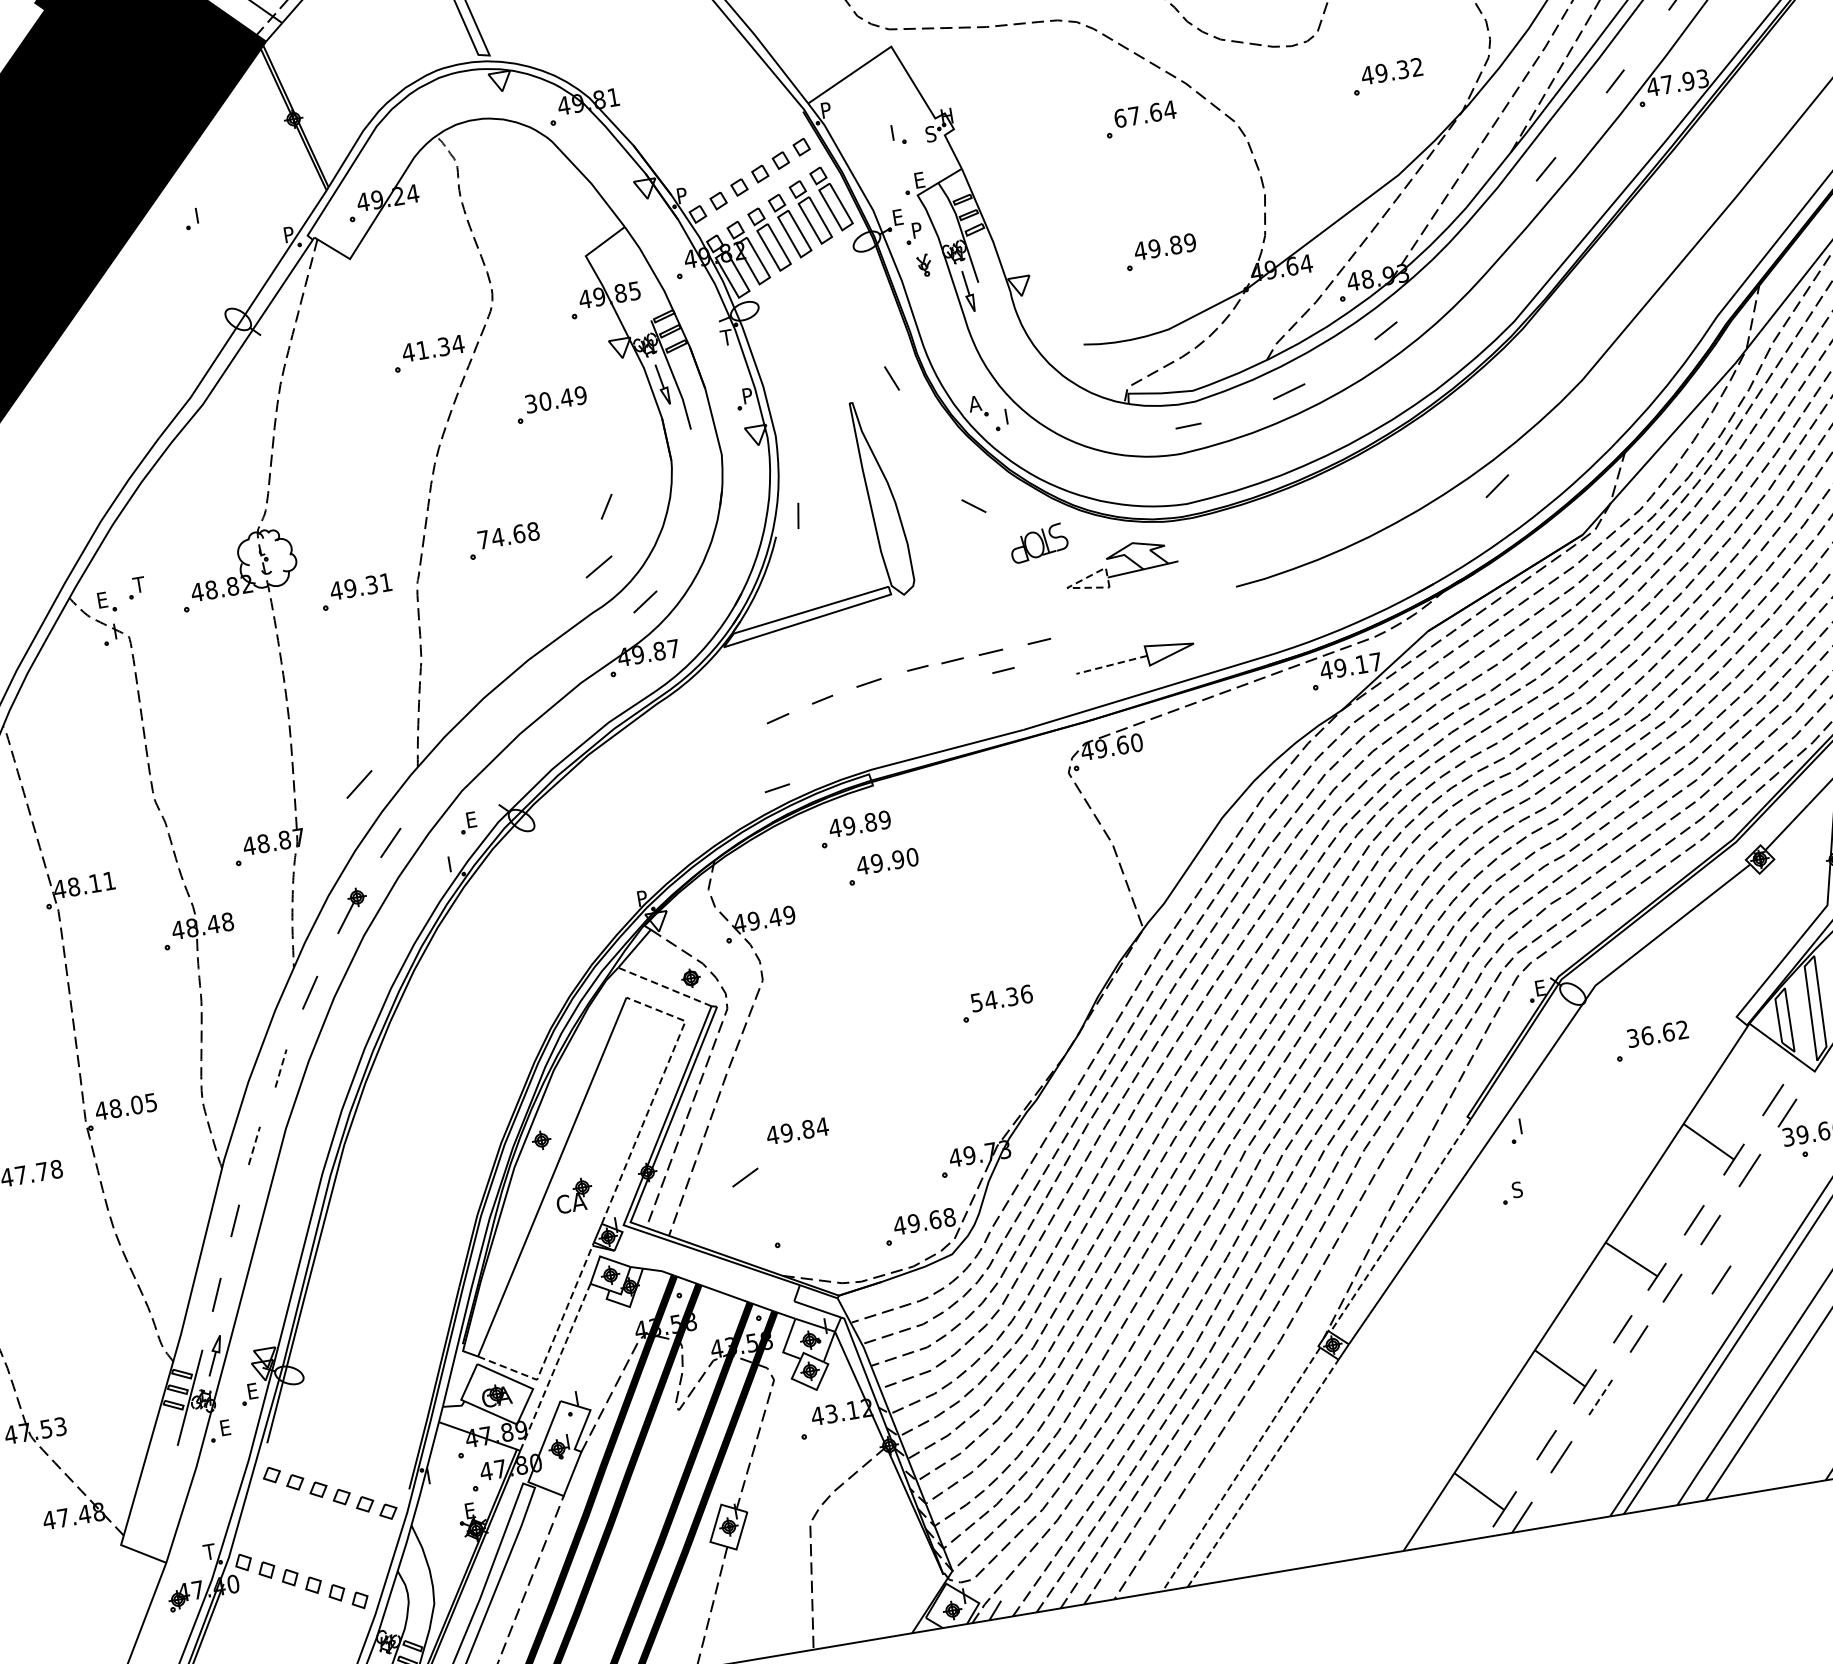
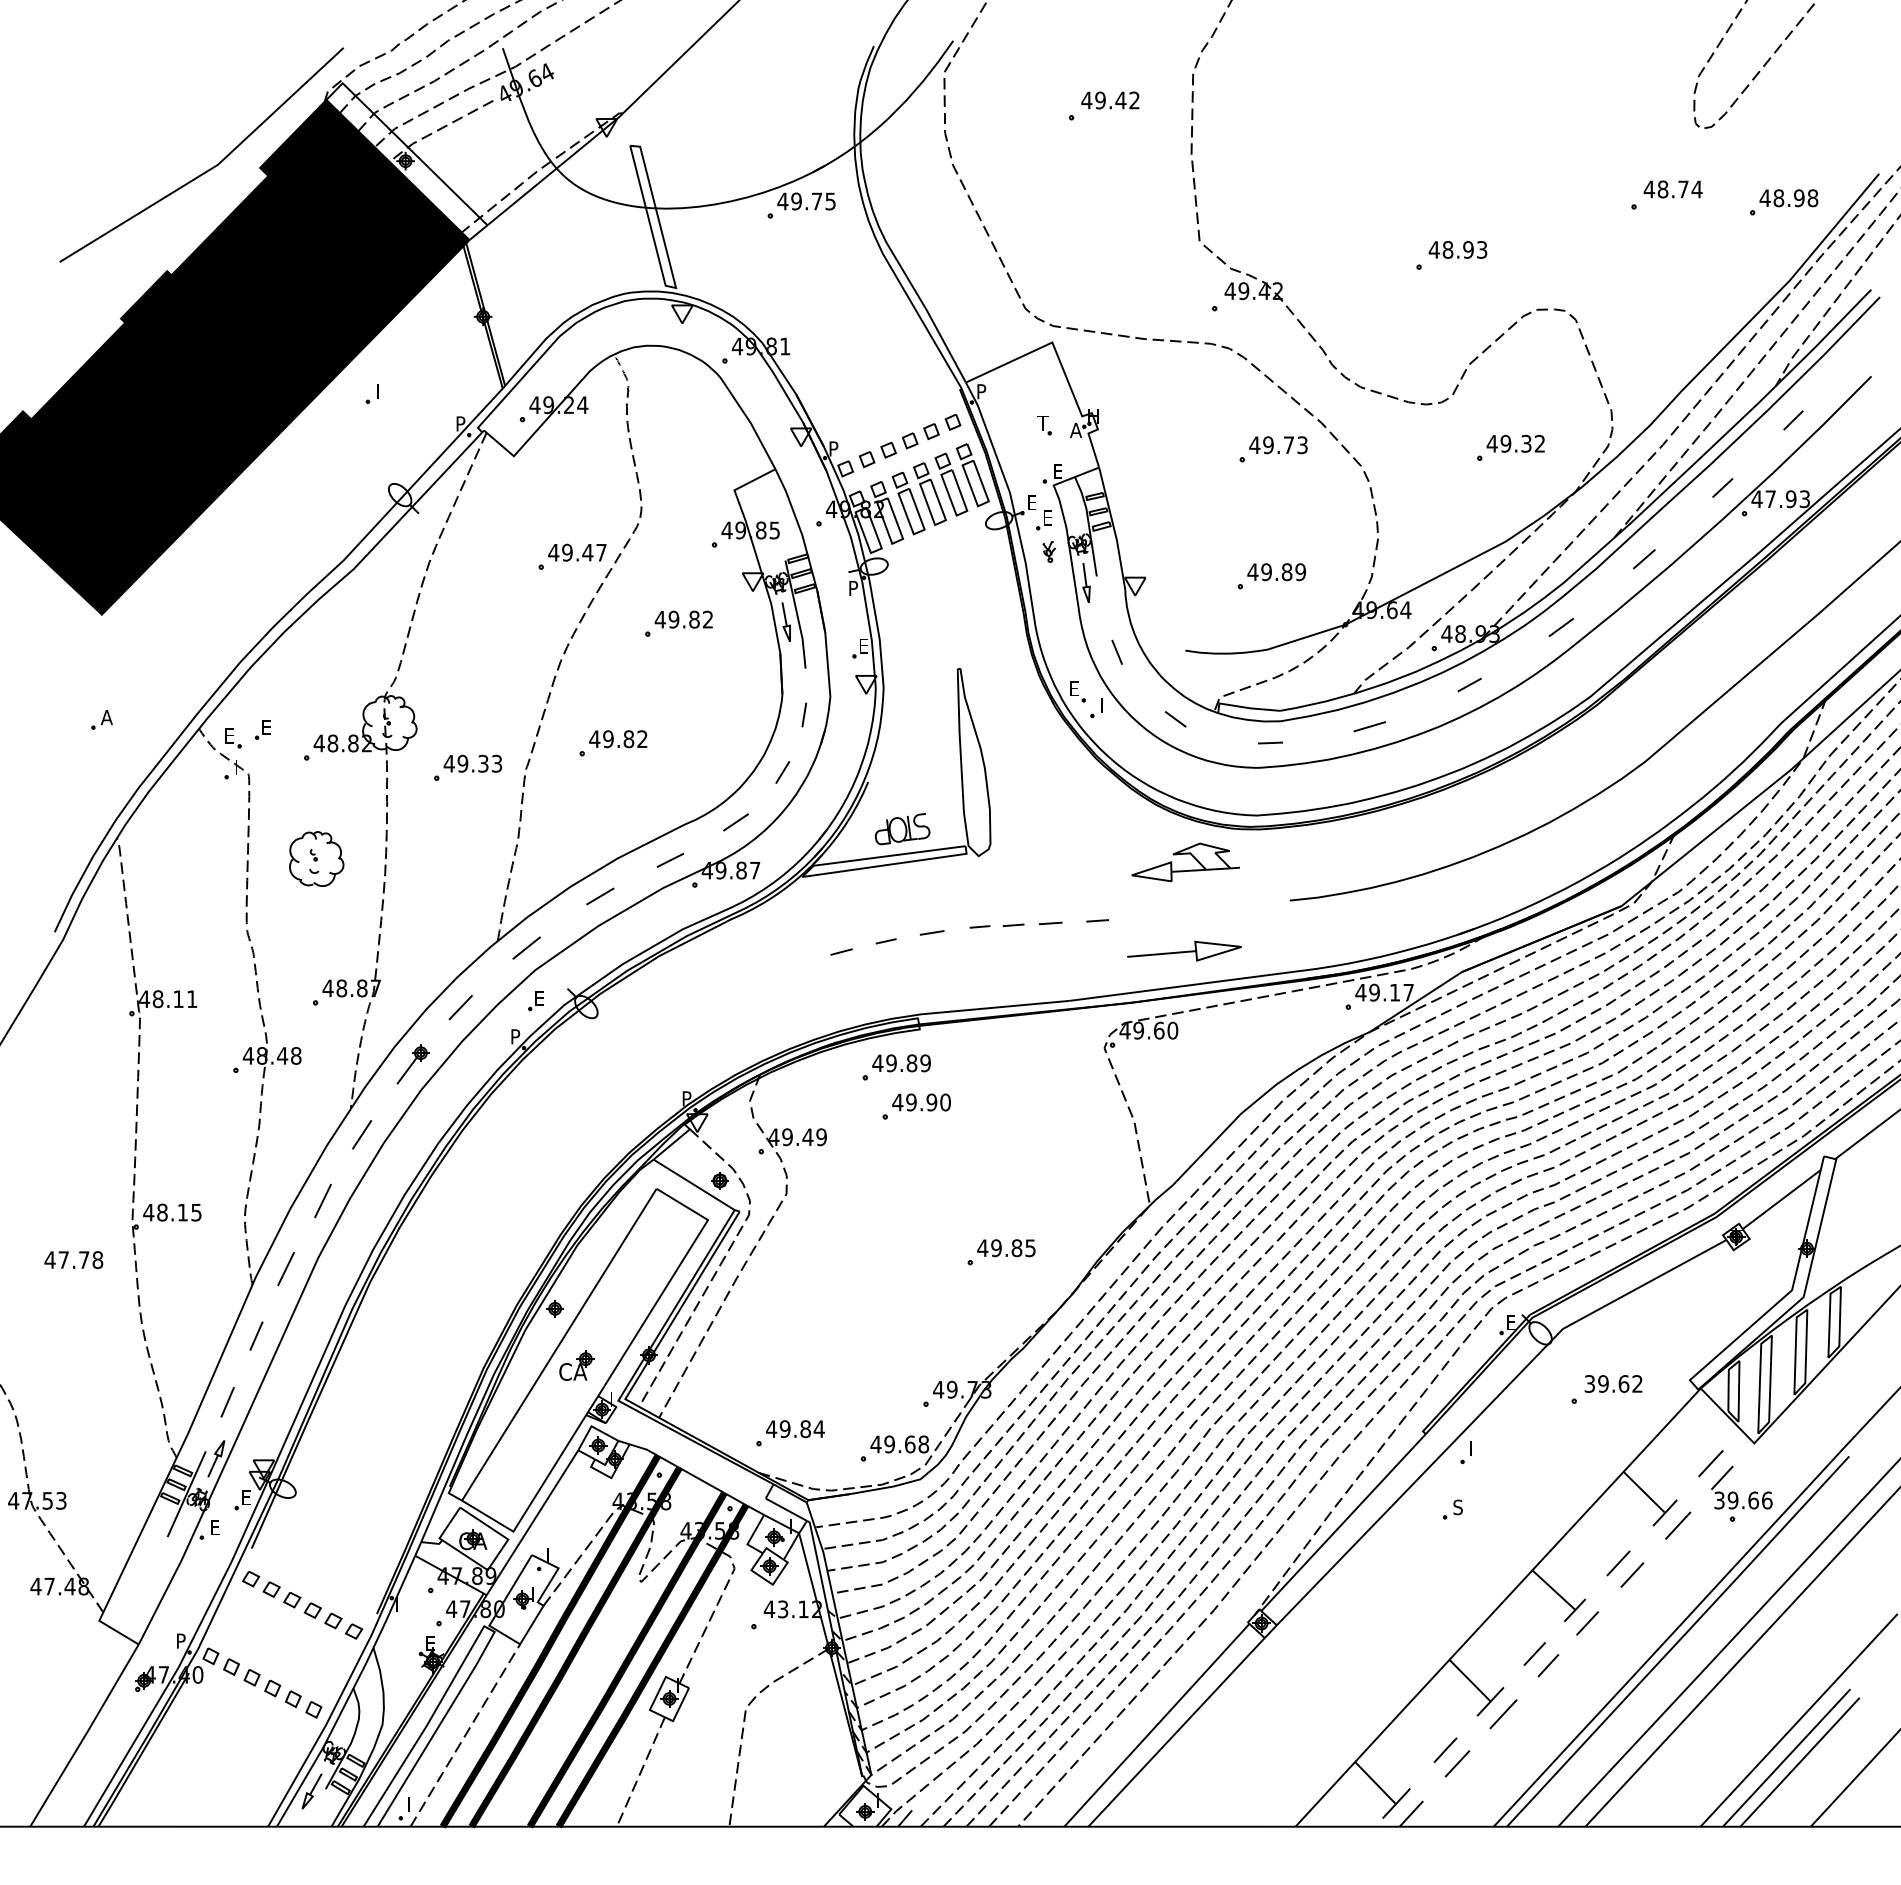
text: (1144, 114) -> (1278, 445), 67.64 -> 49.73
text: (895, 132) -> (1042, 423), I -> T
text: (931, 134) -> (1076, 430), S -> A
text: (916, 229) -> (1047, 517), P -> E
text: (725, 336) -> (852, 587), T -> P
text: (440, 347) -> (584, 552), 41.34 -> 49.47
line: (891, 377) -> (1116, 651), moved
text: (747, 395) -> (863, 645), P -> E
text: (555, 399) -> (683, 619), 30.49 -> 49.82
text: (974, 403) -> (1074, 688), A -> E
line: (1497, 486) -> (1561, 627), moved
line: (606, 506) -> (782, 772), moved
line: (973, 506) -> (1175, 719), moved
line: (798, 515) -> (804, 714), moved
text: (508, 536) -> (618, 739), 74.68 -> 49.82
part: (1038, 543) -> (902, 829), moved
line: (599, 566) -> (600, 896), moved
text: (386, 582) -> (497, 763), 49.31 -> 49.33
line: (1076, 583) -> (1141, 872), dashed -> solid
text: (138, 585) -> (265, 727), T -> E
line: (1111, 665) -> (1161, 954), dashed -> solid
line: (1003, 669) -> (1059, 941), removed
part: (214, 712) -> (316, 858), added
line: (359, 783) -> (526, 947), moved
line: (776, 787) -> (829, 1016), removed
text: (452, 863) -> (515, 1036), I -> P
line: (665, 986) -> (694, 1184), dashed -> solid
text: (1001, 998) -> (1006, 1248), 54.36 -> 49.85
text: (1647, 1035) -> (1603, 1383), 36.62 -> 39.62
line: (281, 1068) -> (323, 1201), dashed -> solid
line: (656, 1091) -> (669, 1281), dashed -> solid
text: (136, 1105) -> (182, 1212), 48.05 -> 48.15
text: (796, 1131) -> (794, 1429), moved
line: (254, 1146) -> (286, 1269), dashed -> solid
line: (745, 1177) -> (670, 860), moved
line: (1400, 1225) -> (1343, 1522), dashed -> solid
line: (1721, 1280) -> (1634, 1623), removed
line: (553, 1340) -> (534, 1497), dashed -> solid
line: (555, 1367) -> (532, 1522), dashed -> solid
line: (1600, 1397) -> (1503, 1714), dashed -> solid
line: (1241, 1469) -> (1156, 1725), dashed -> solid
line: (1263, 1473) -> (1176, 1732), dashed -> solid
text: (209, 1551) -> (180, 1640), T -> P

